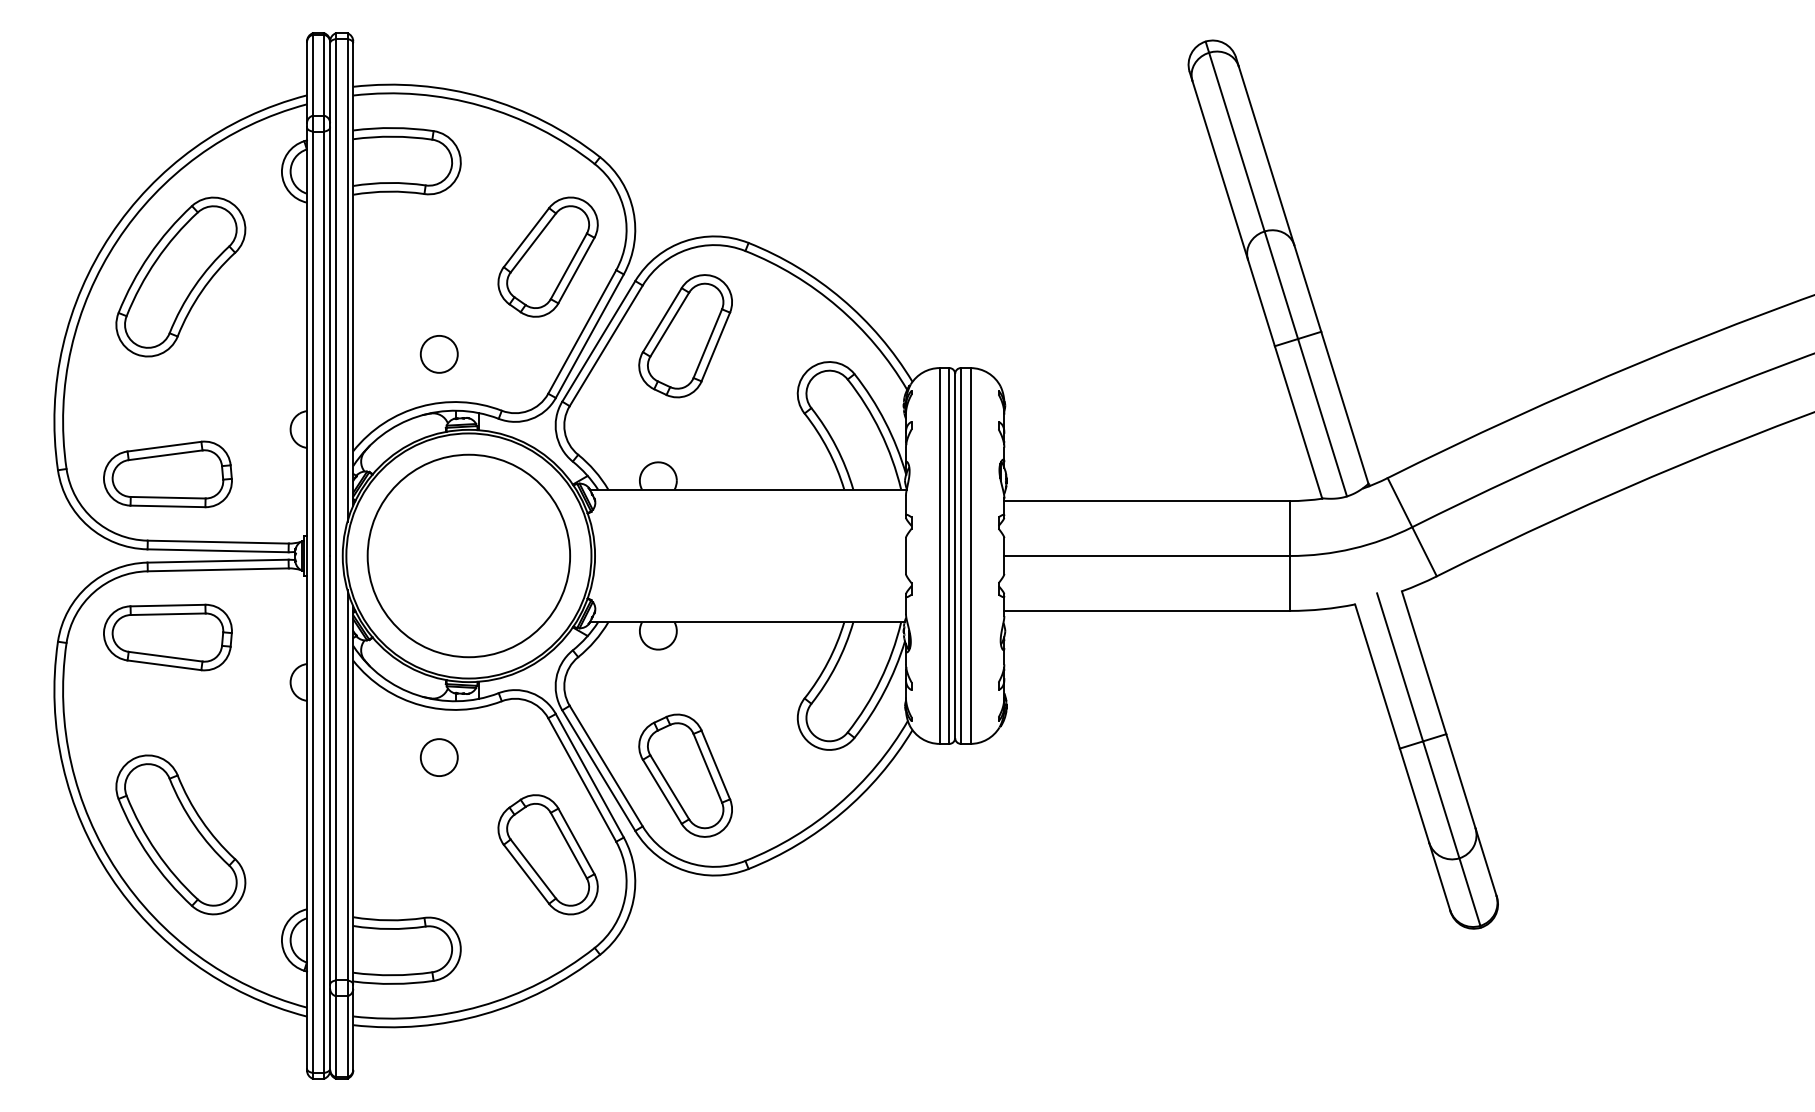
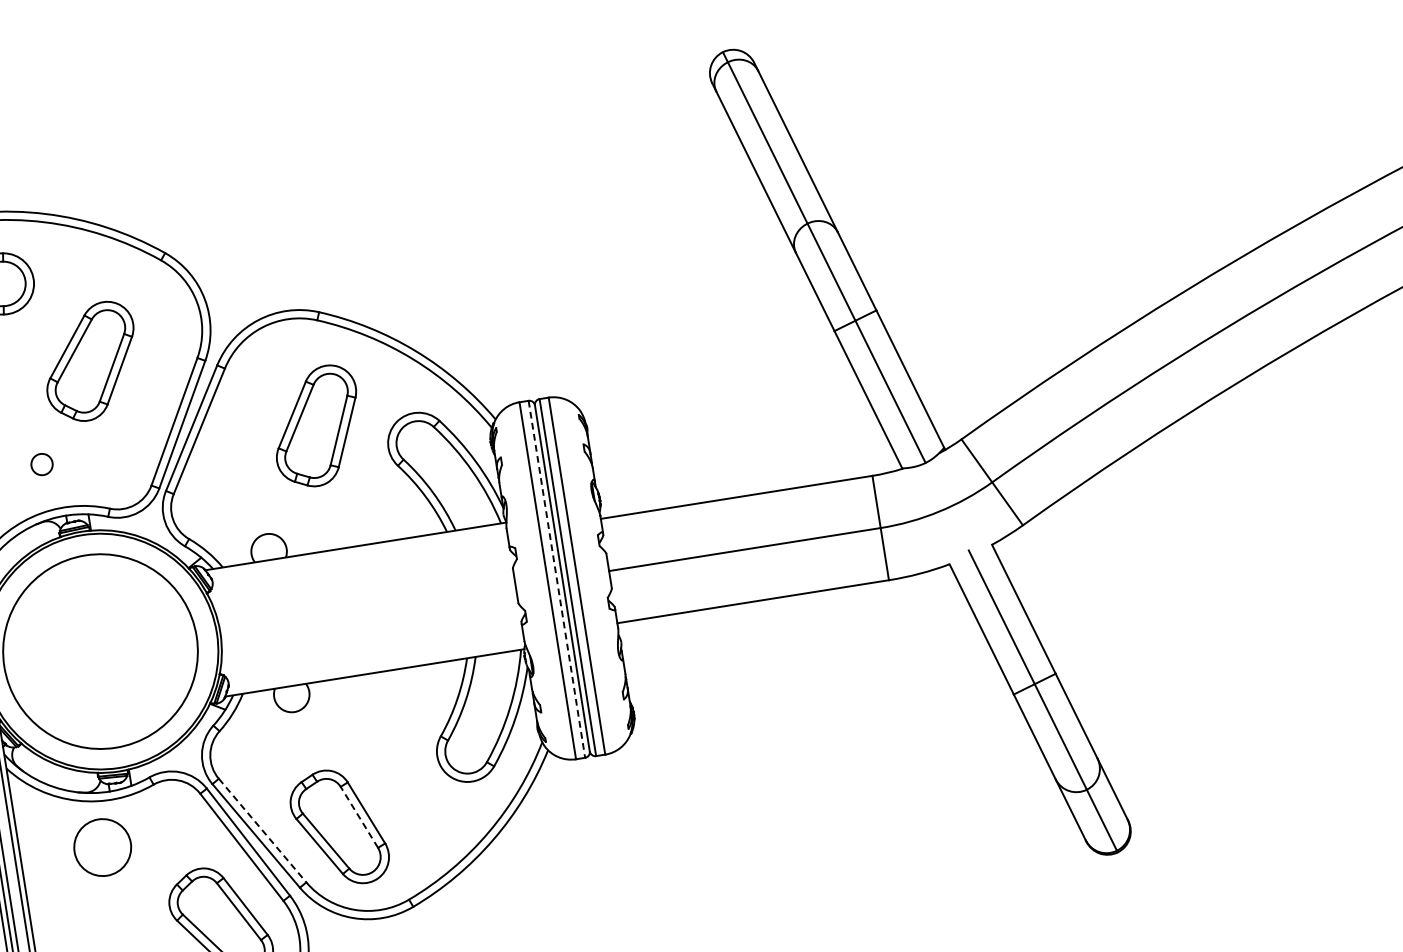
part: (547, 256) -> (90, 361), moved
part: (685, 336) -> (316, 427), moved
circle: (438, 353) -> (41, 463), size x0.6
line: (949, 555) -> (556, 578), solid -> dashed
circle: (438, 757) -> (101, 847), size x1.6
line: (606, 766) -> (262, 830), solid -> dashed
line: (707, 767) -> (358, 816), solid -> dashed

